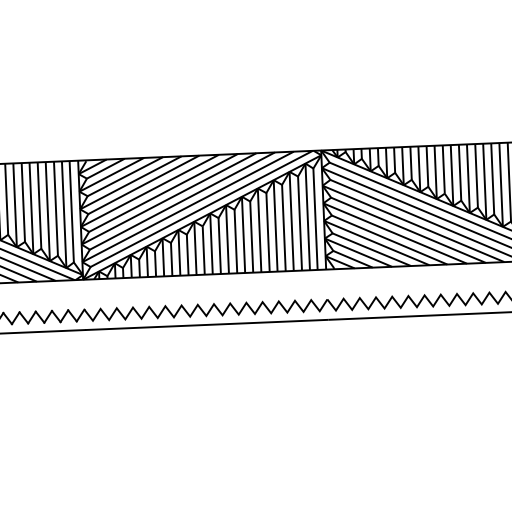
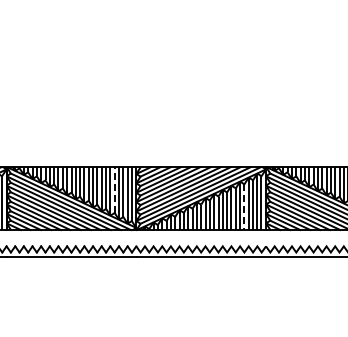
line: (39, 204) -> (114, 189), solid -> dashed
line: (284, 228) -> (244, 207), solid -> dashed

